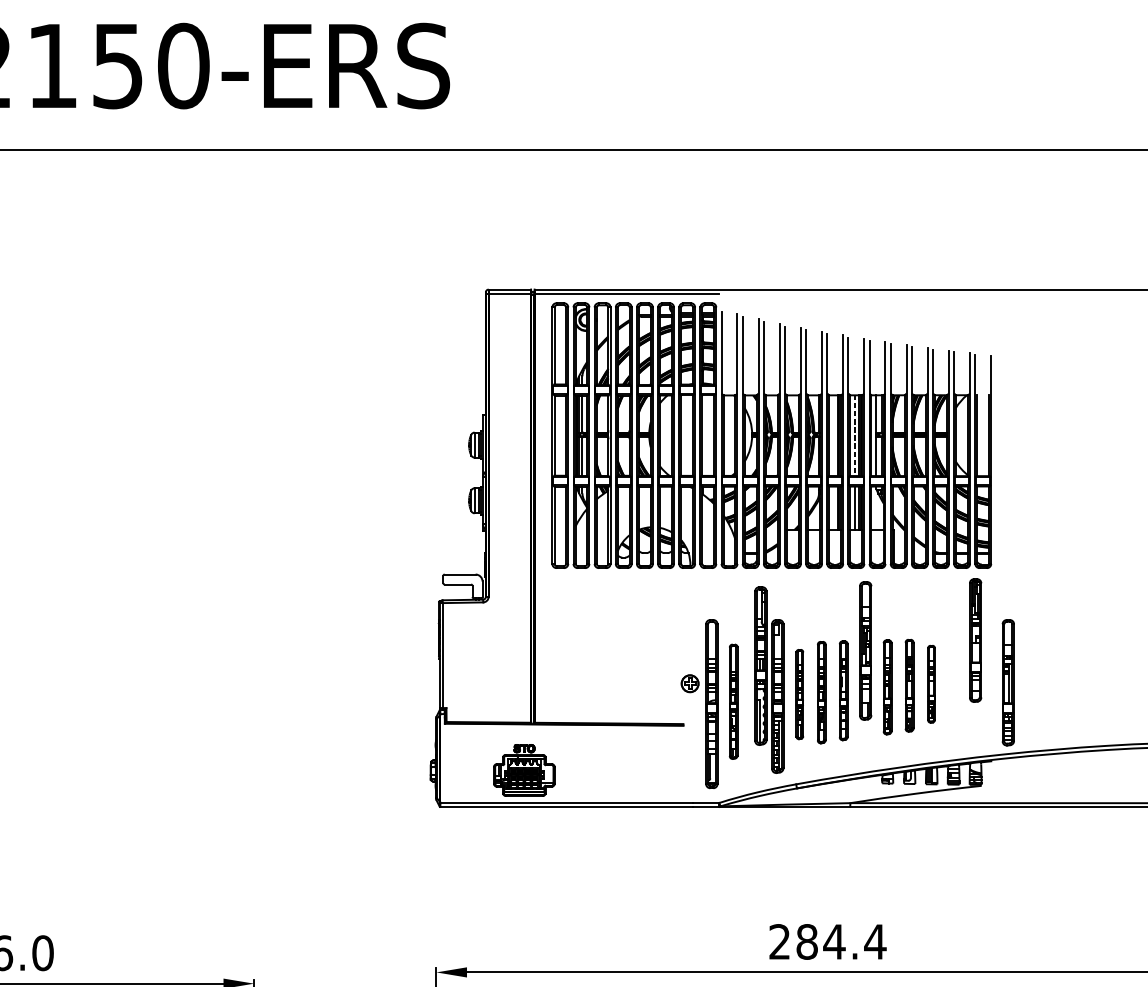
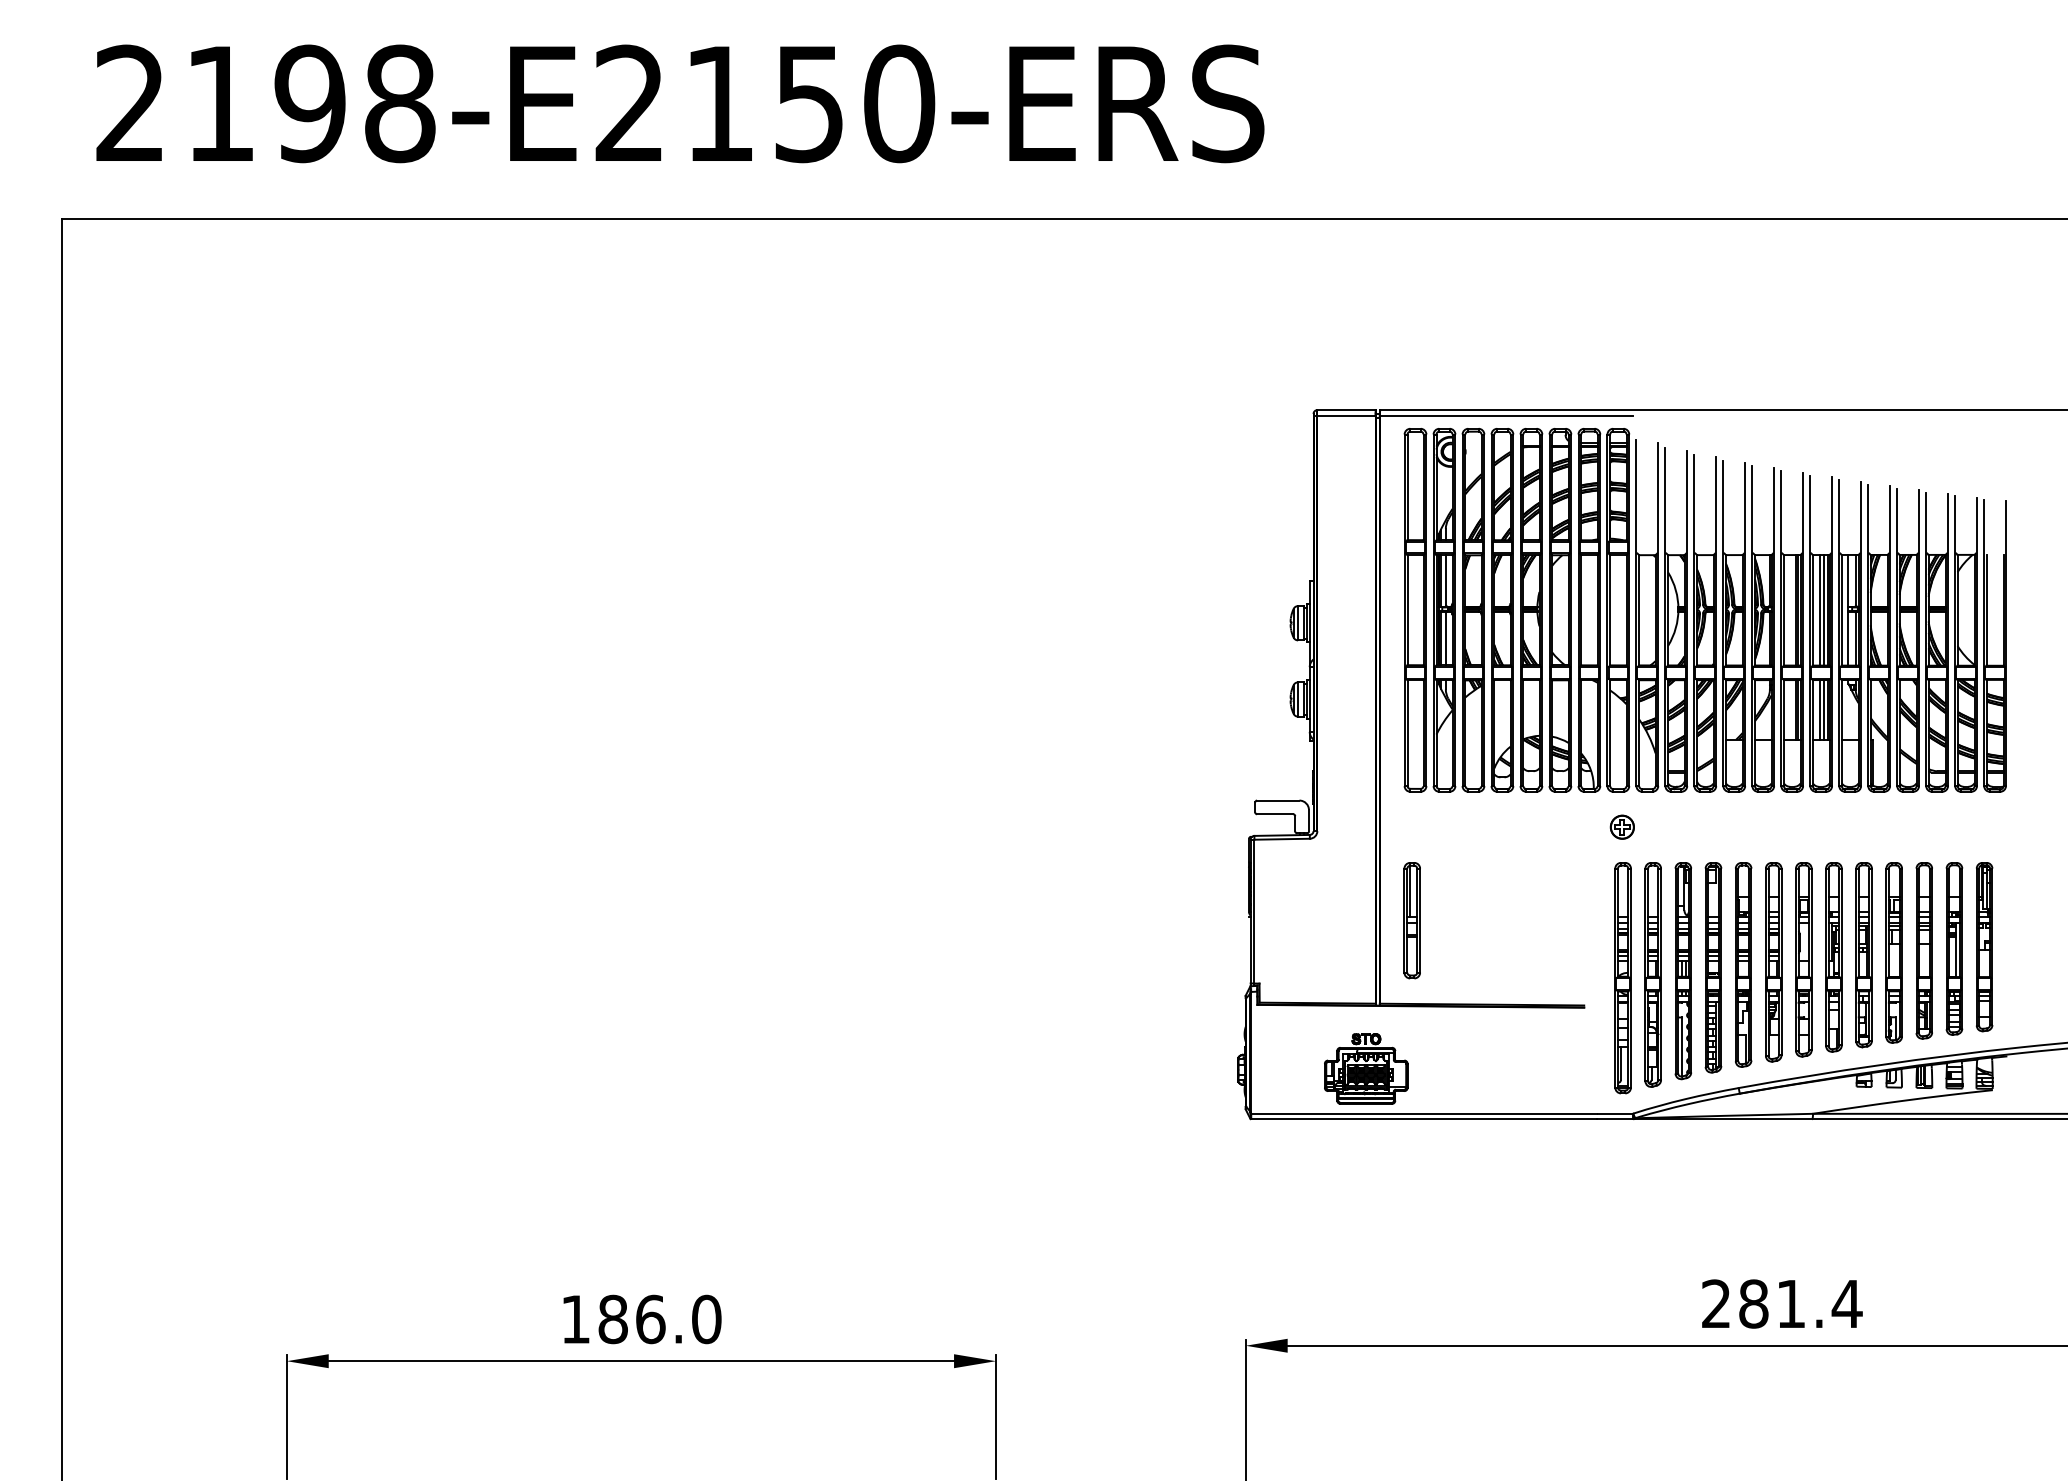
line: (855, 435) -> (1819, 610), dashed -> solid
part: (975, 640) -> (1984, 947), moved
part: (865, 651) -> (1833, 957), moved
part: (557, 662) -> (1411, 920), added
part: (760, 666) -> (1682, 971), moved
part: (1008, 682) -> (1954, 948), moved
part: (689, 683) -> (1621, 826), moved
part: (931, 683) -> (1923, 950), size x1.67
part: (909, 685) -> (1893, 952), size x1.43
part: (887, 687) -> (1863, 955), size x1.43
part: (843, 690) -> (1803, 959), size x1.43
part: (821, 692) -> (1773, 962), size x1.43
part: (799, 694) -> (1743, 964), size x1.67
part: (733, 701) -> (1652, 974), size x1.43
text: (833, 941) -> (1790, 1303), 284.4 -> 281.4

